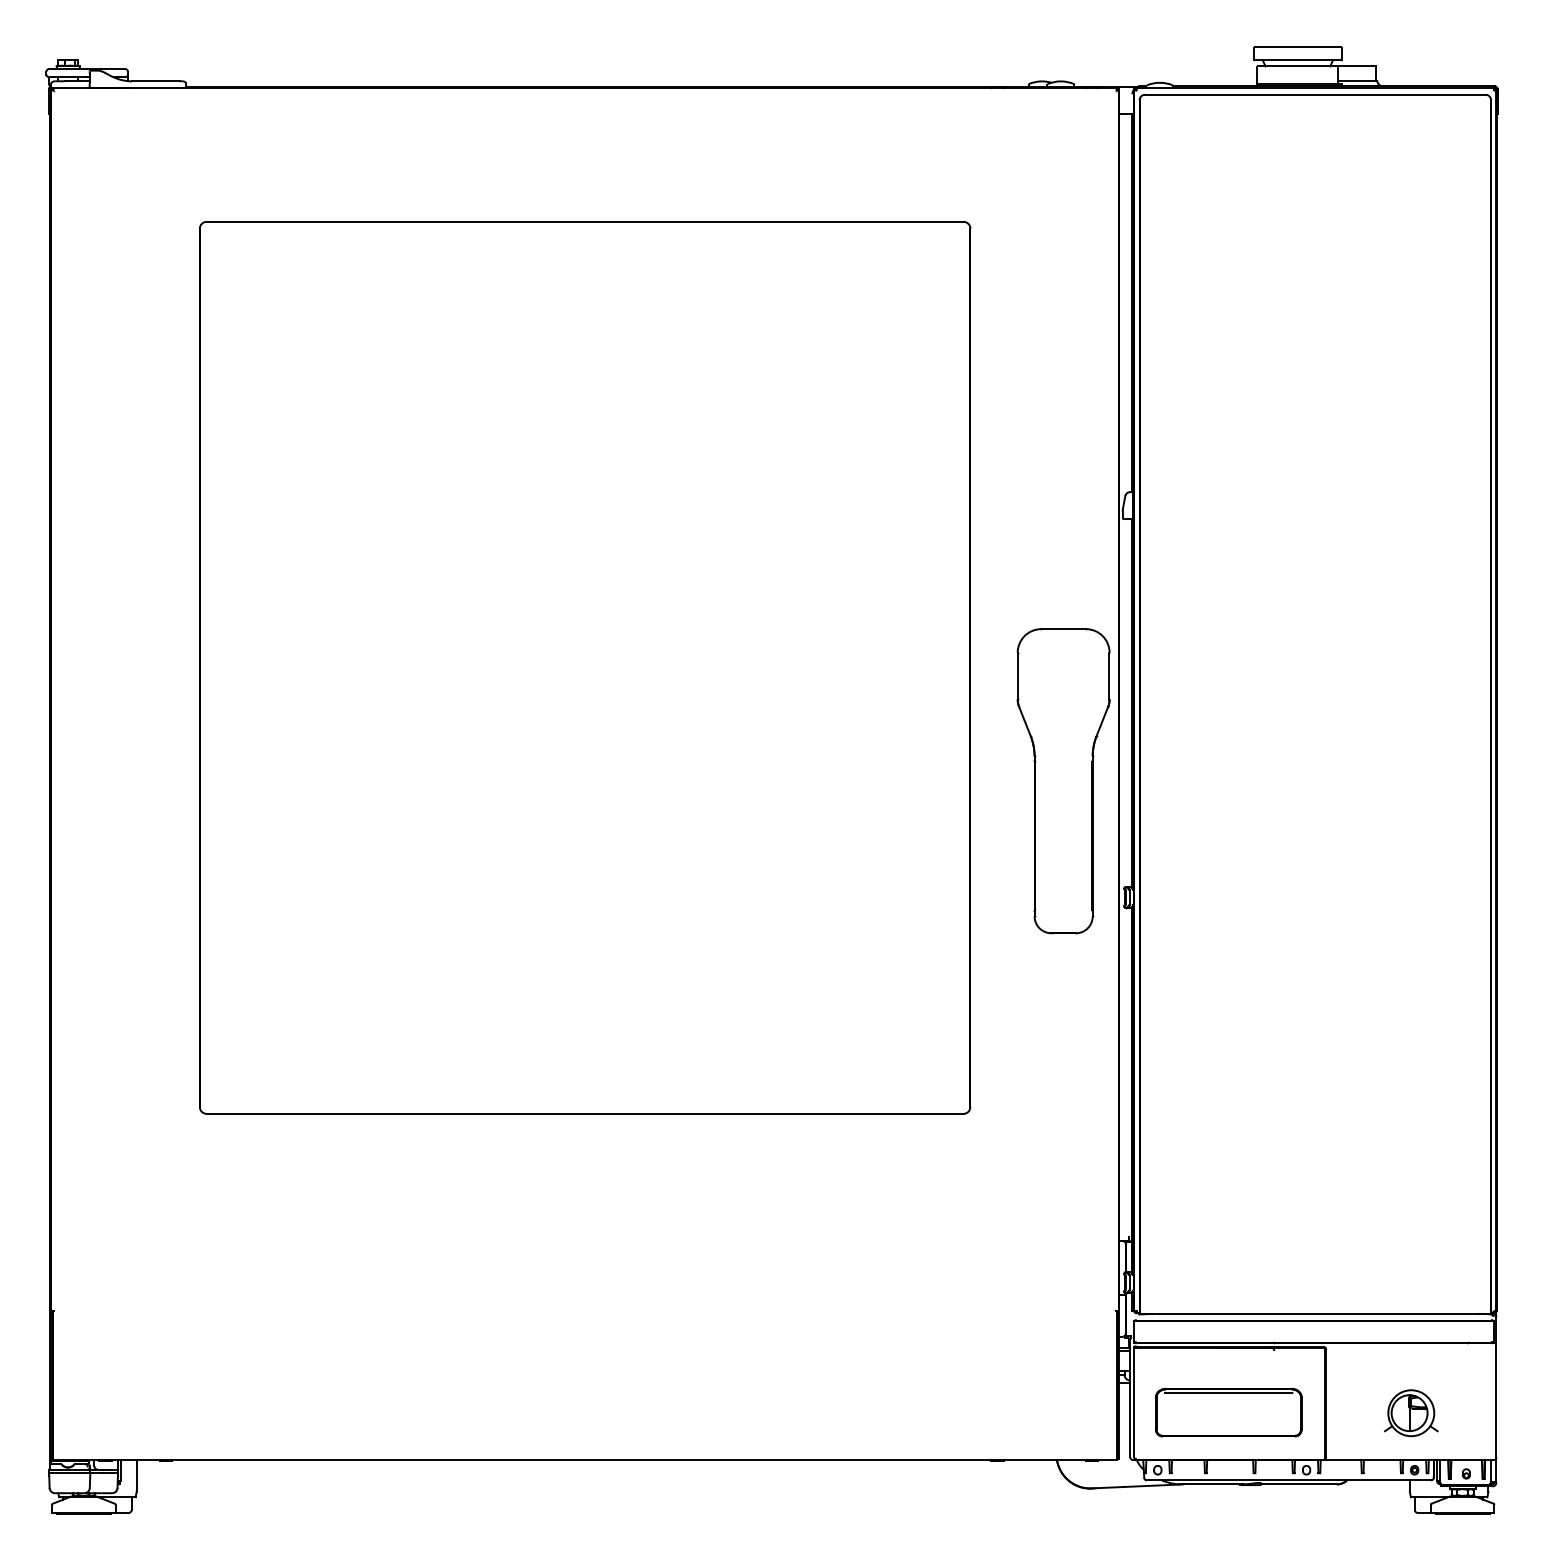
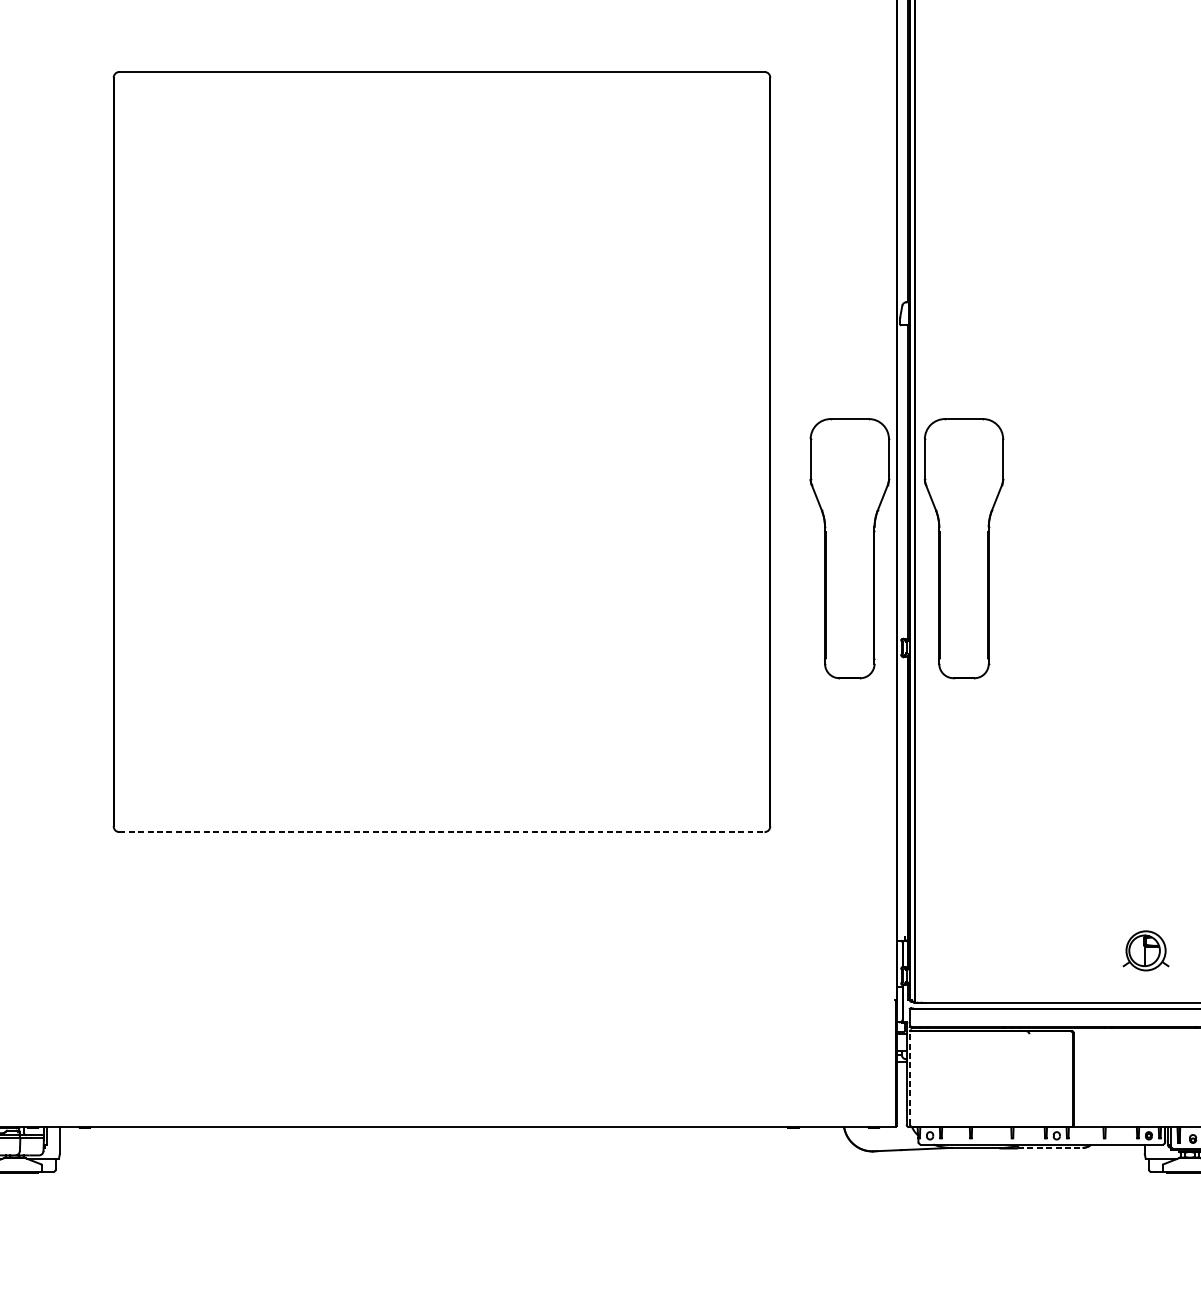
part: (1197, 781) -> (963, 548), added
line: (585, 1113) -> (442, 831), solid -> dashed
line: (1134, 1402) -> (910, 1078), solid -> dashed
part: (1228, 1412) -> (990, 1086), removed
part: (1411, 1413) -> (1146, 951), moved
line: (1298, 1484) -> (1049, 1147), solid -> dashed

